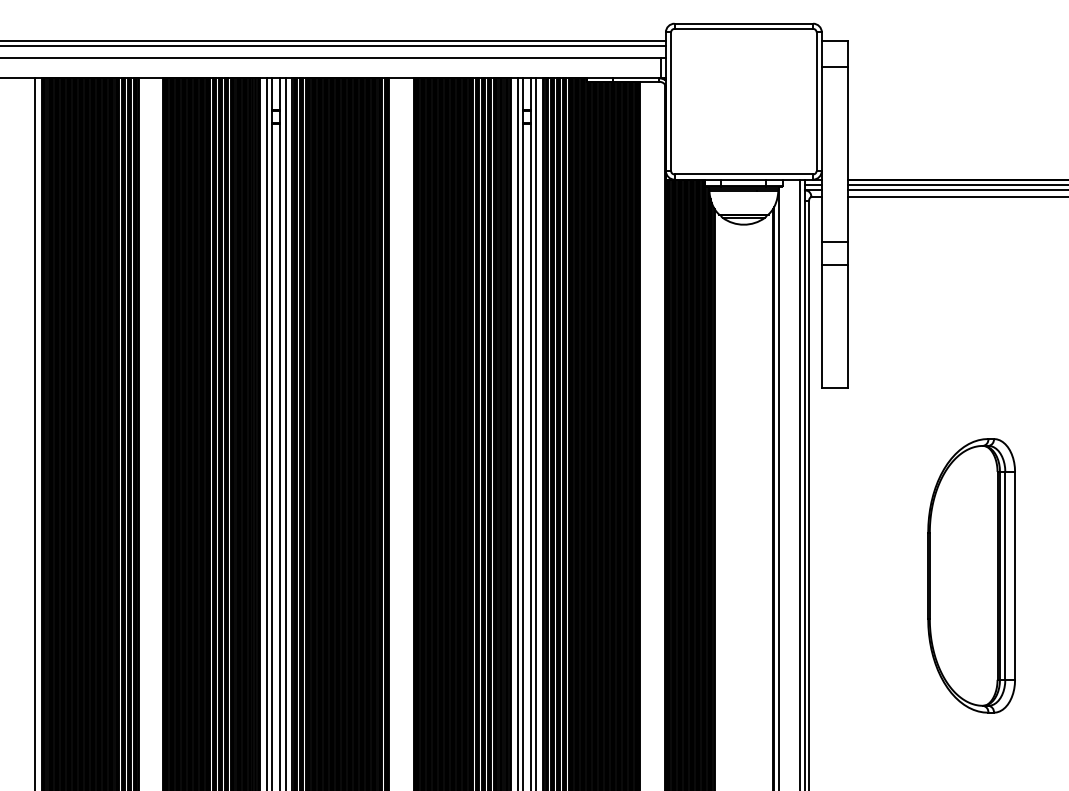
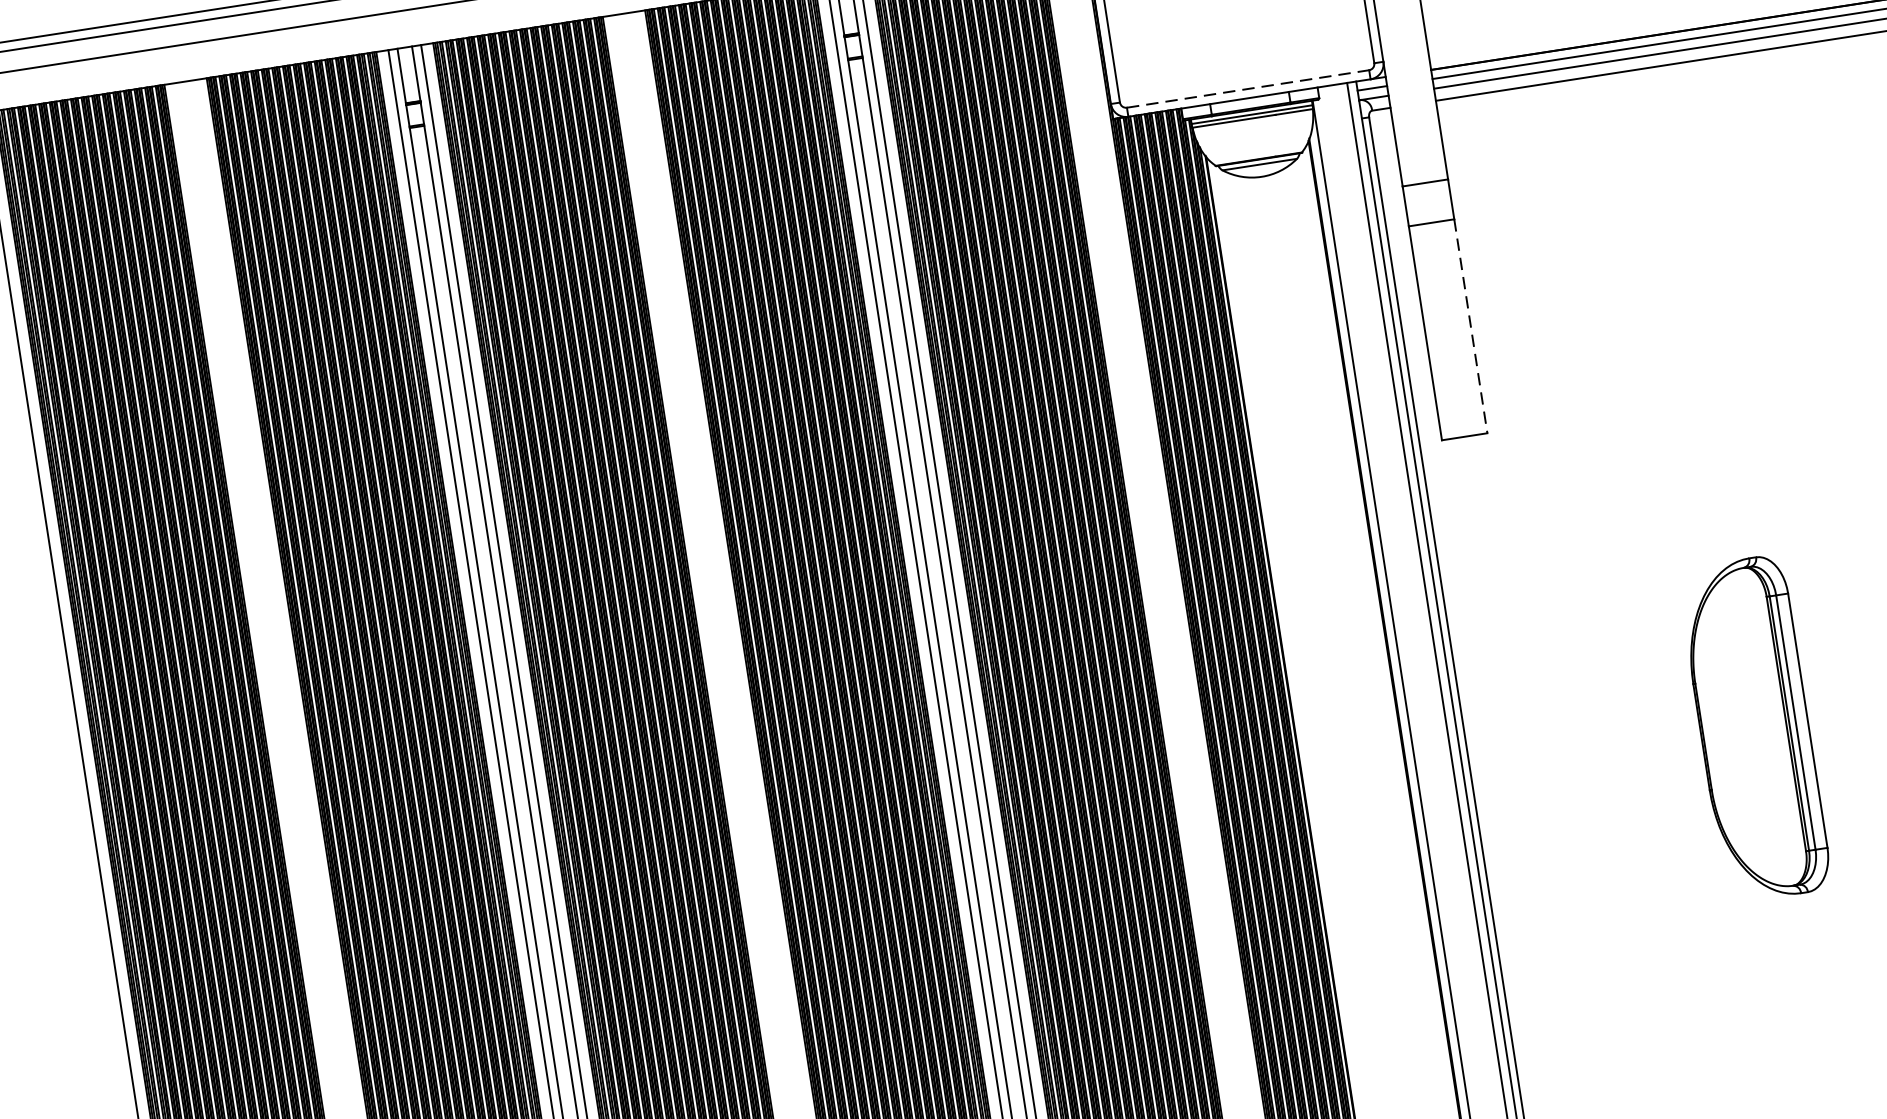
line: (744, 174) -> (1249, 88), solid -> dashed
line: (847, 326) -> (1470, 326), solid -> dashed
part: (971, 575) -> (1754, 728), size x0.7

